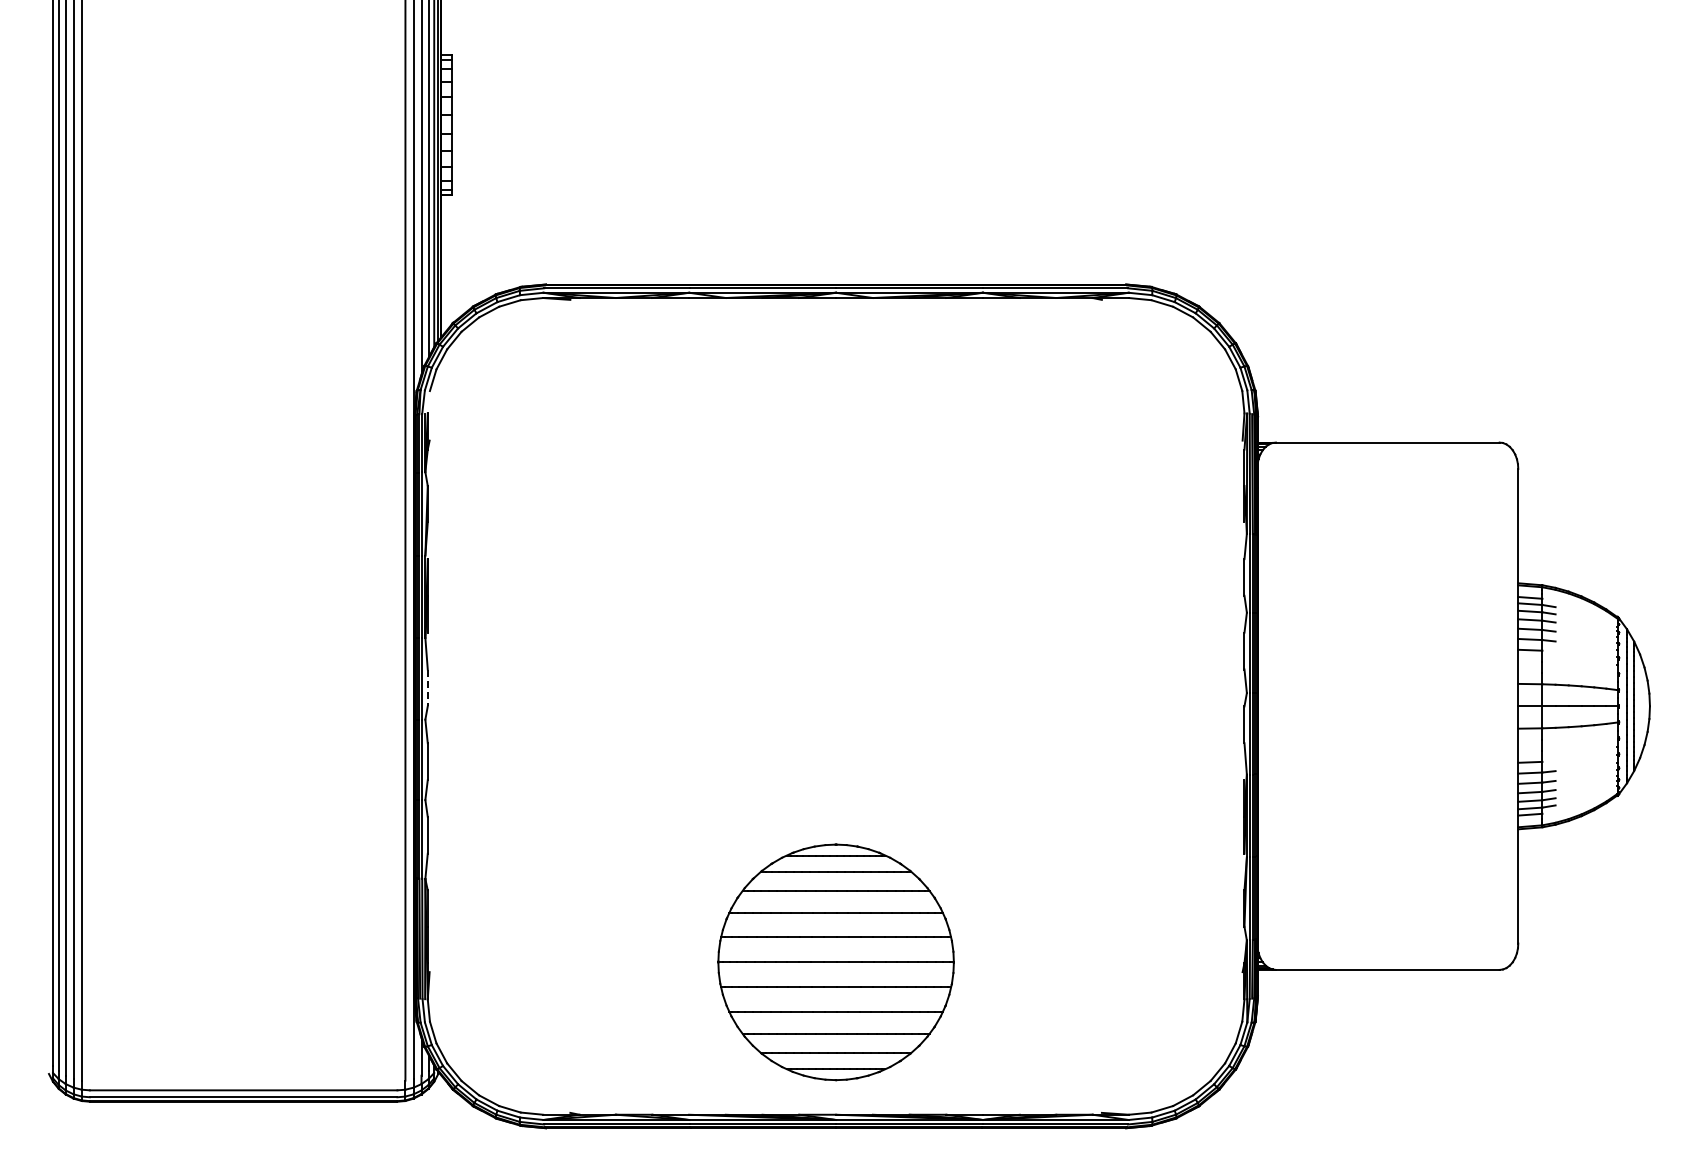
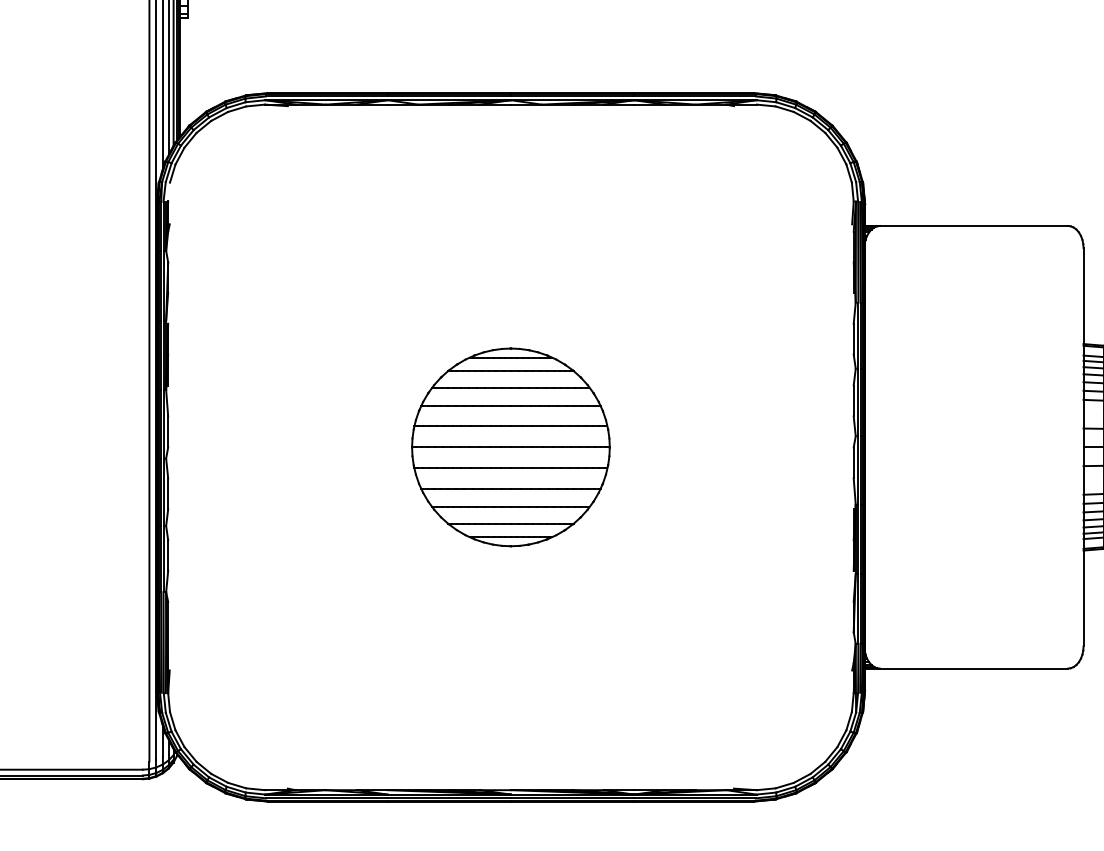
line: (427, 688) -> (167, 432), dashed -> solid
part: (835, 962) -> (510, 447), moved

